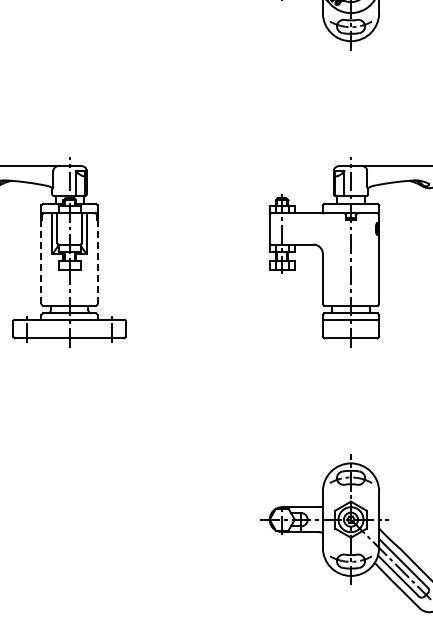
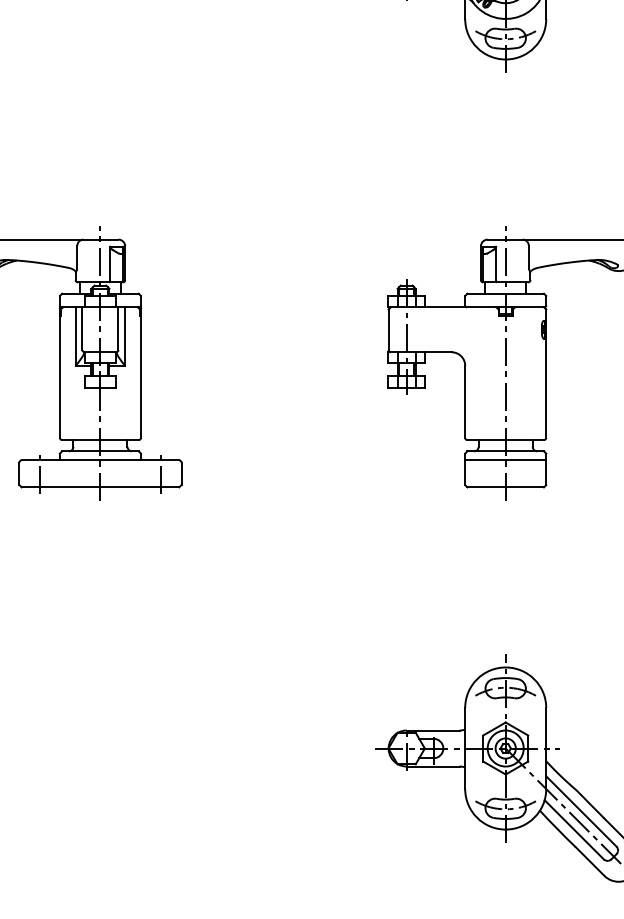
line: (97, 261) -> (140, 376), dashed -> solid
line: (41, 262) -> (59, 378), dashed -> solid

